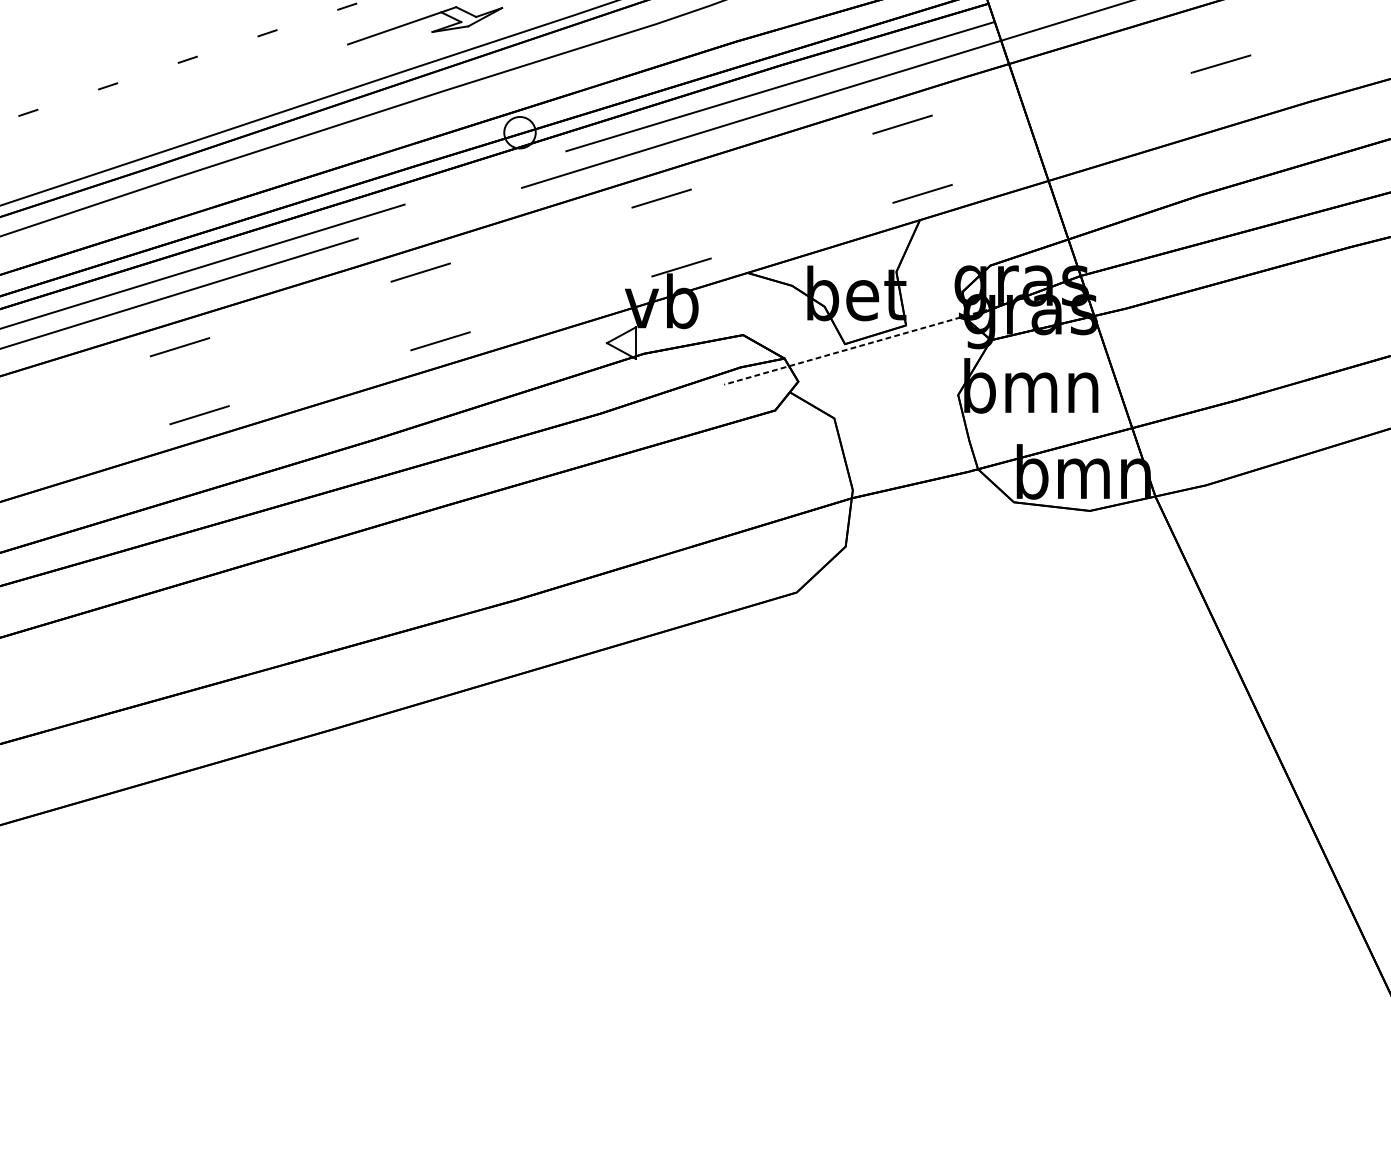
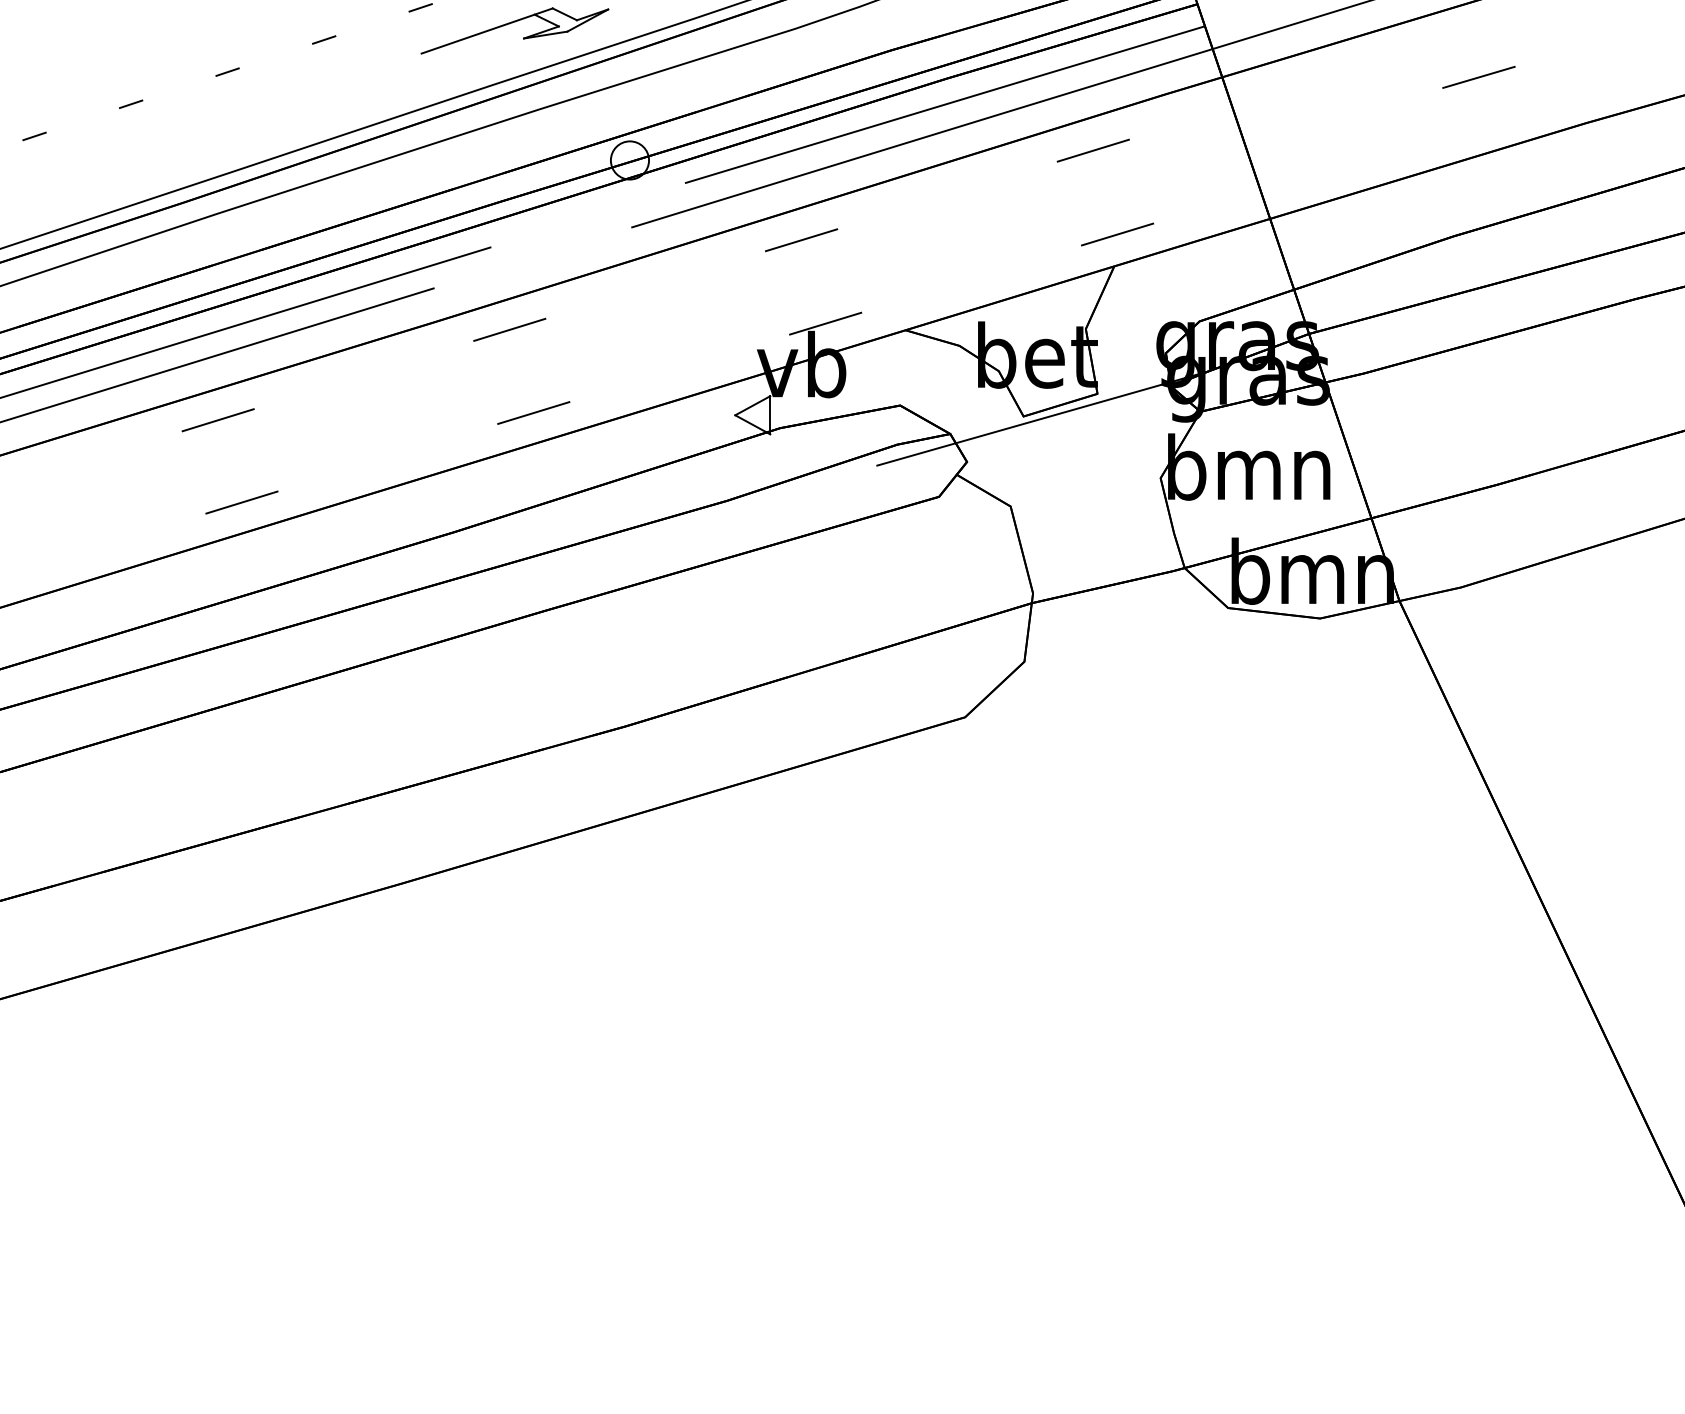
line: (859, 345) -> (1041, 418), dashed -> solid

